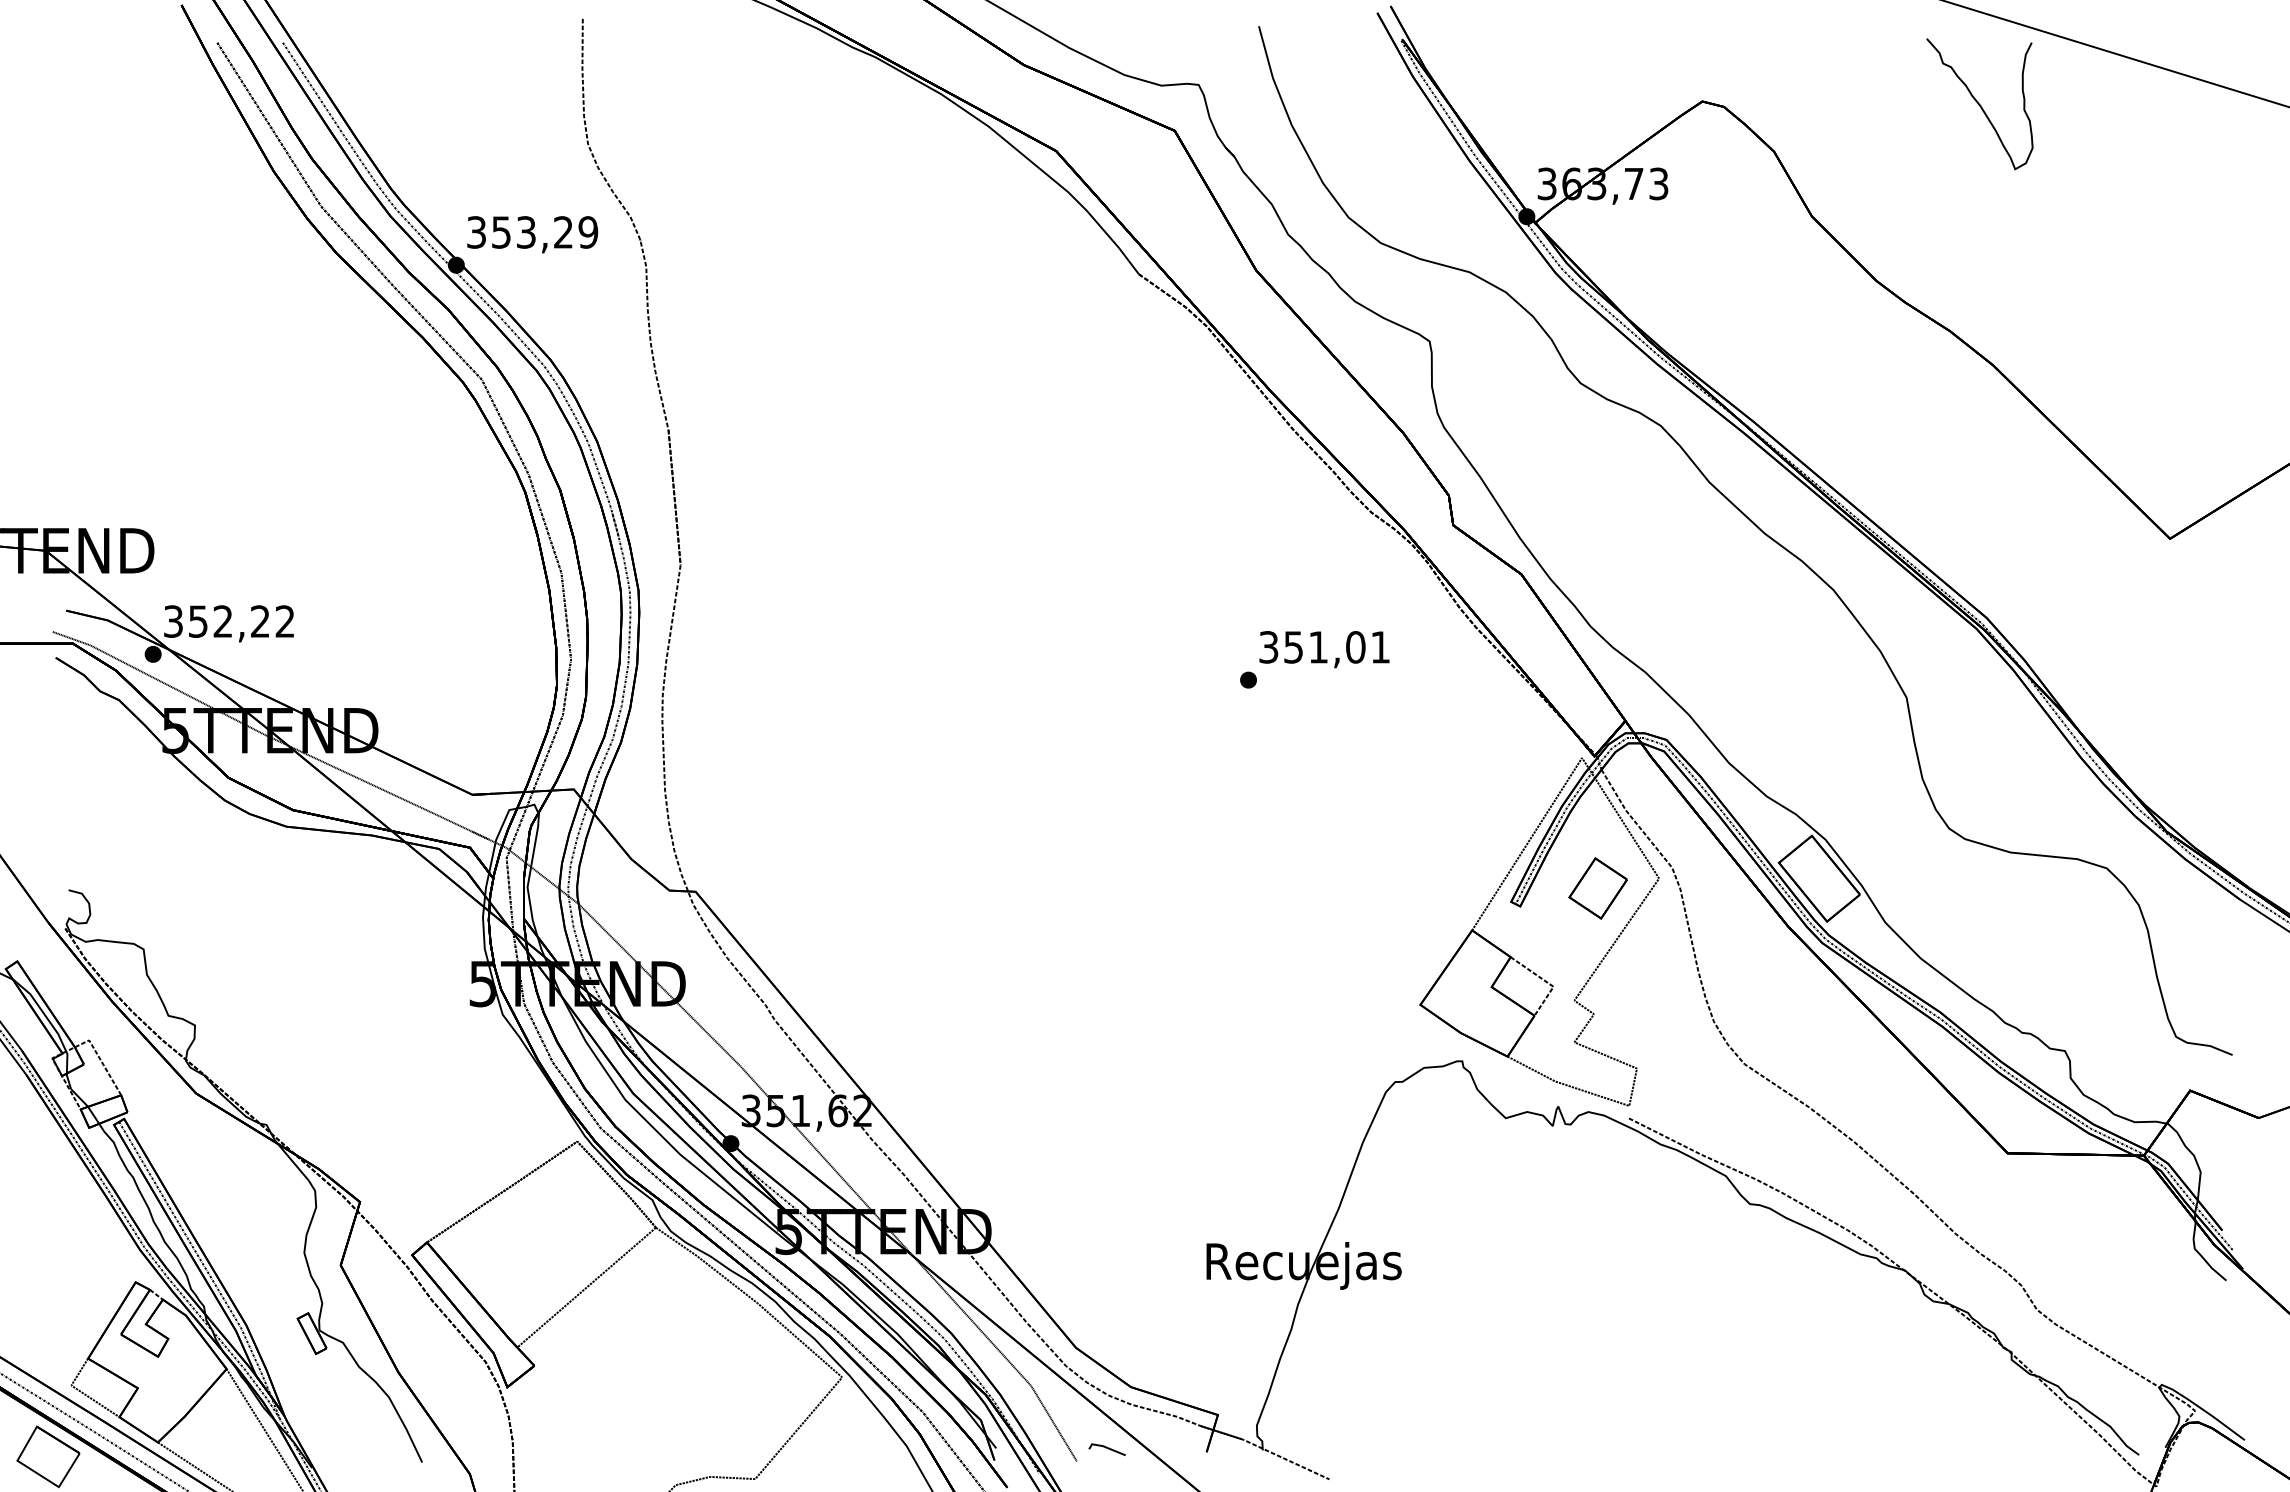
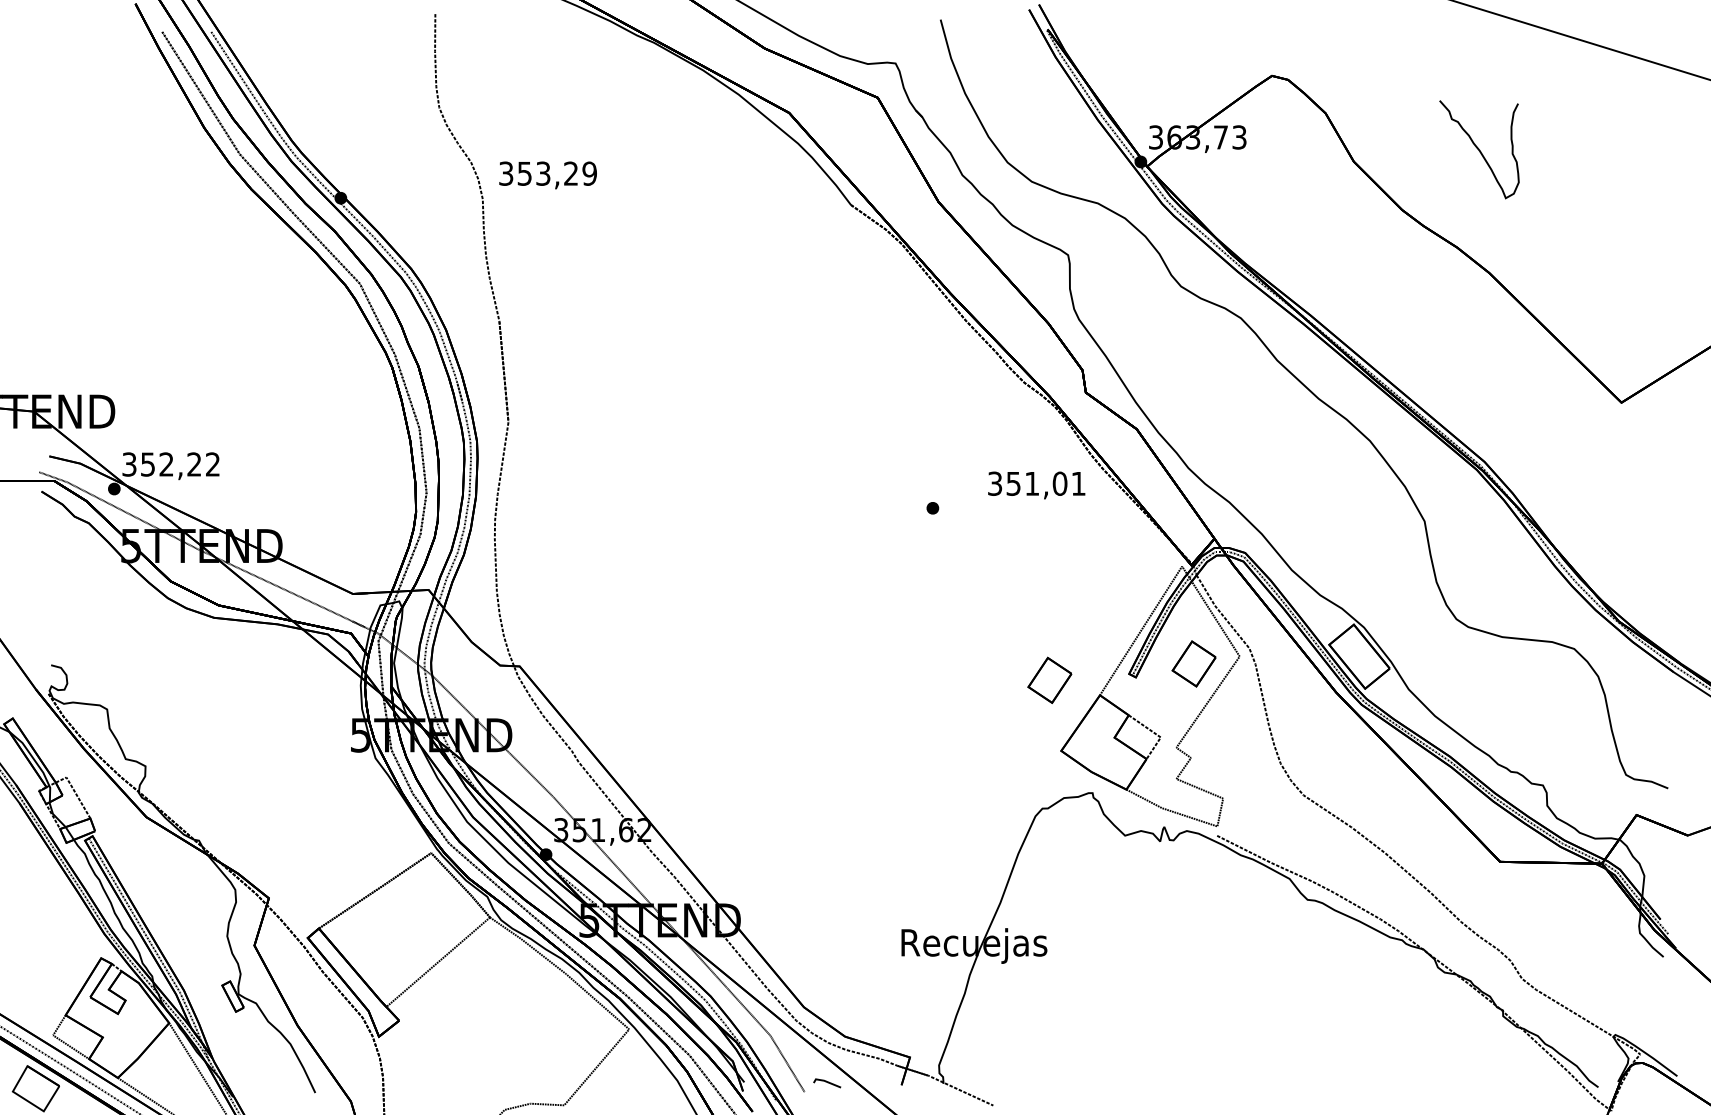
curve: (1979, 104) -> (1479, 149), moved
text: (532, 234) -> (547, 175), moved
text: (1324, 649) -> (1036, 485), moved
part: (1404, 910) -> (1049, 680), added

